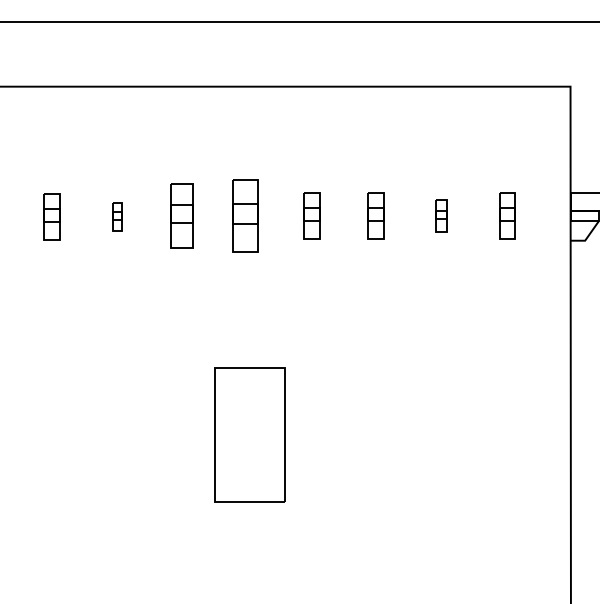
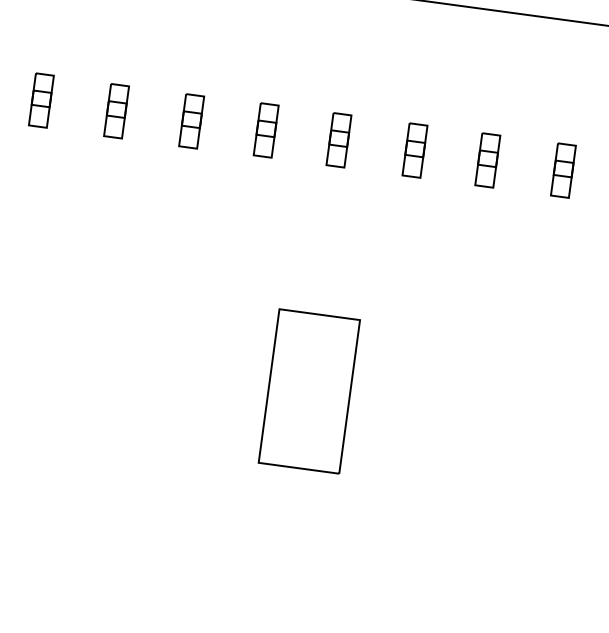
part: (182, 215) -> (266, 129), size x0.71
part: (245, 215) -> (338, 139), size x0.62
part: (441, 215) -> (563, 170), size x1.43
part: (117, 216) -> (191, 121), size x1.67

